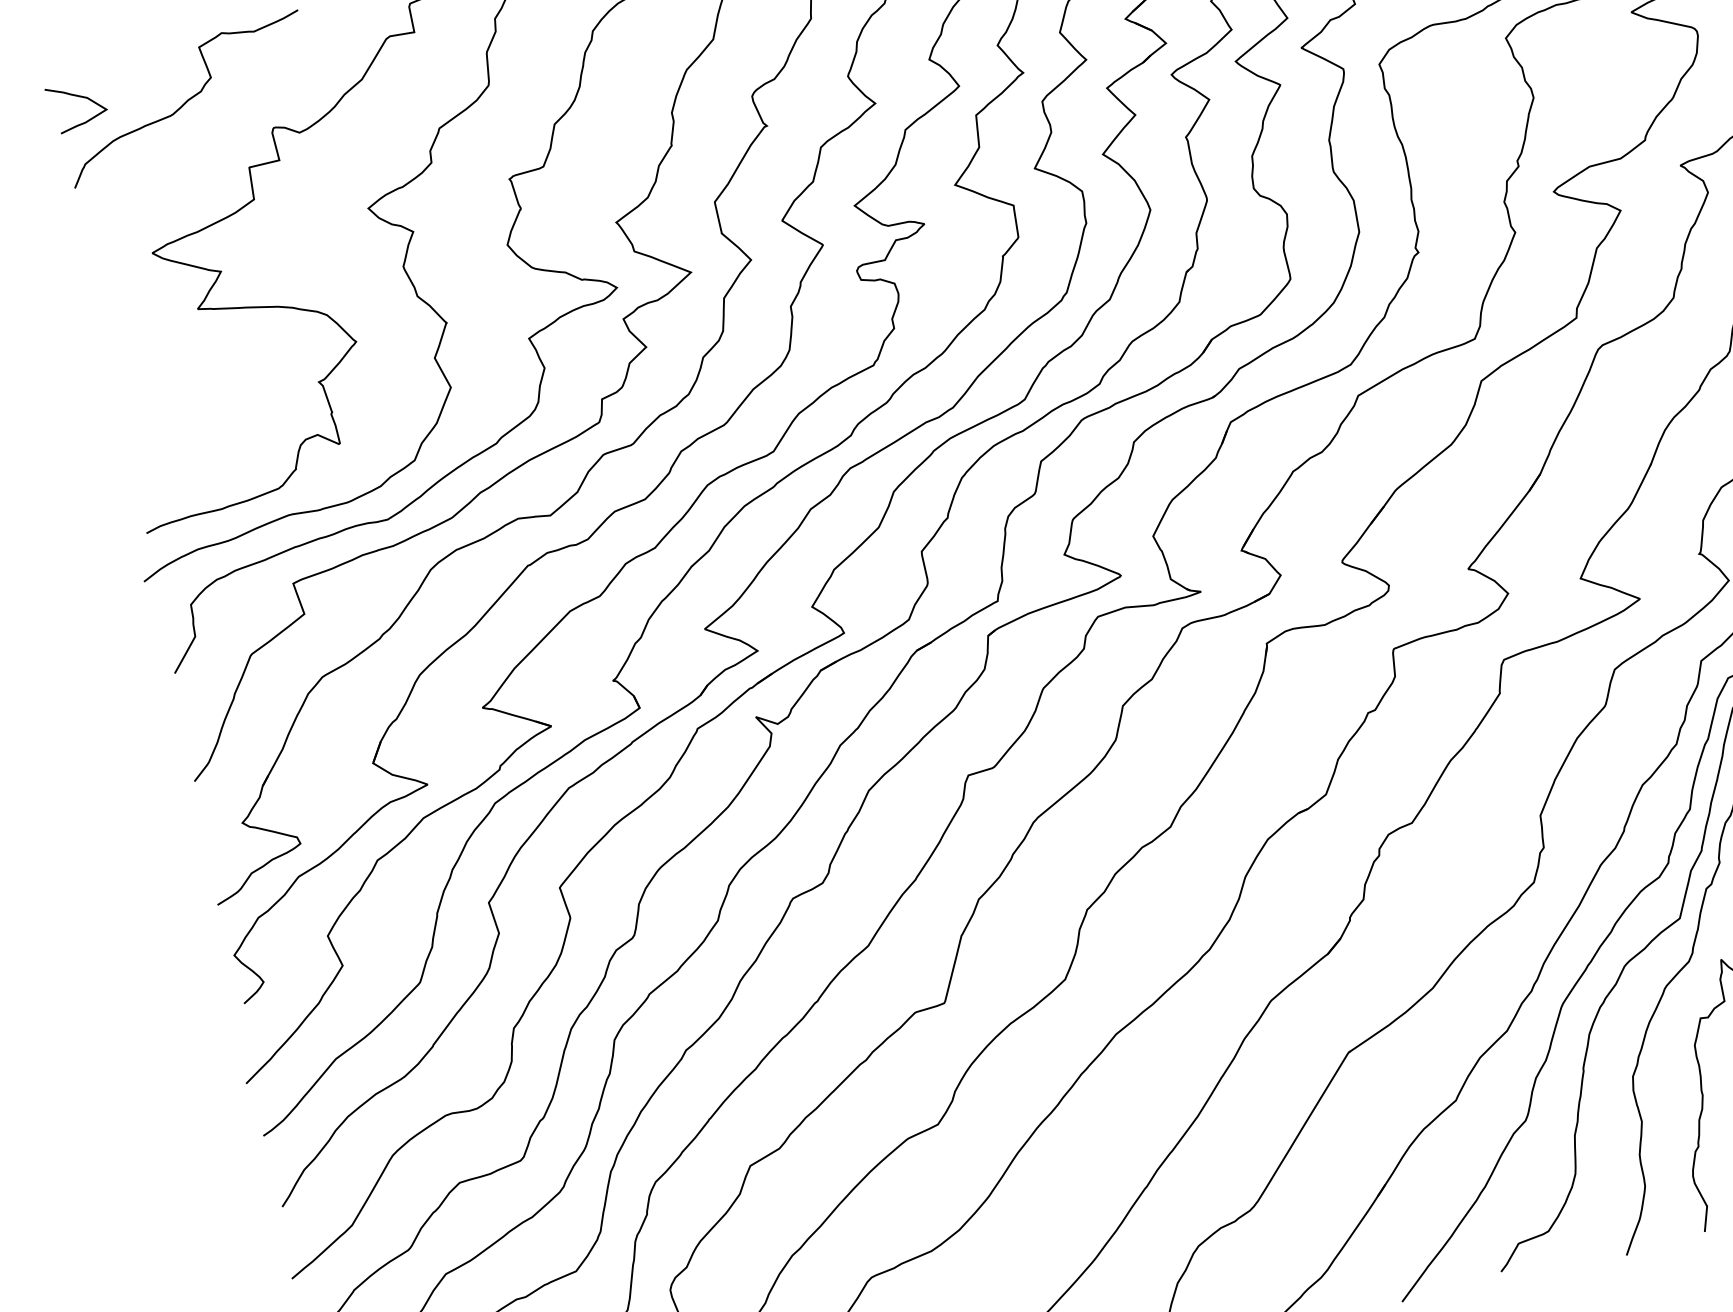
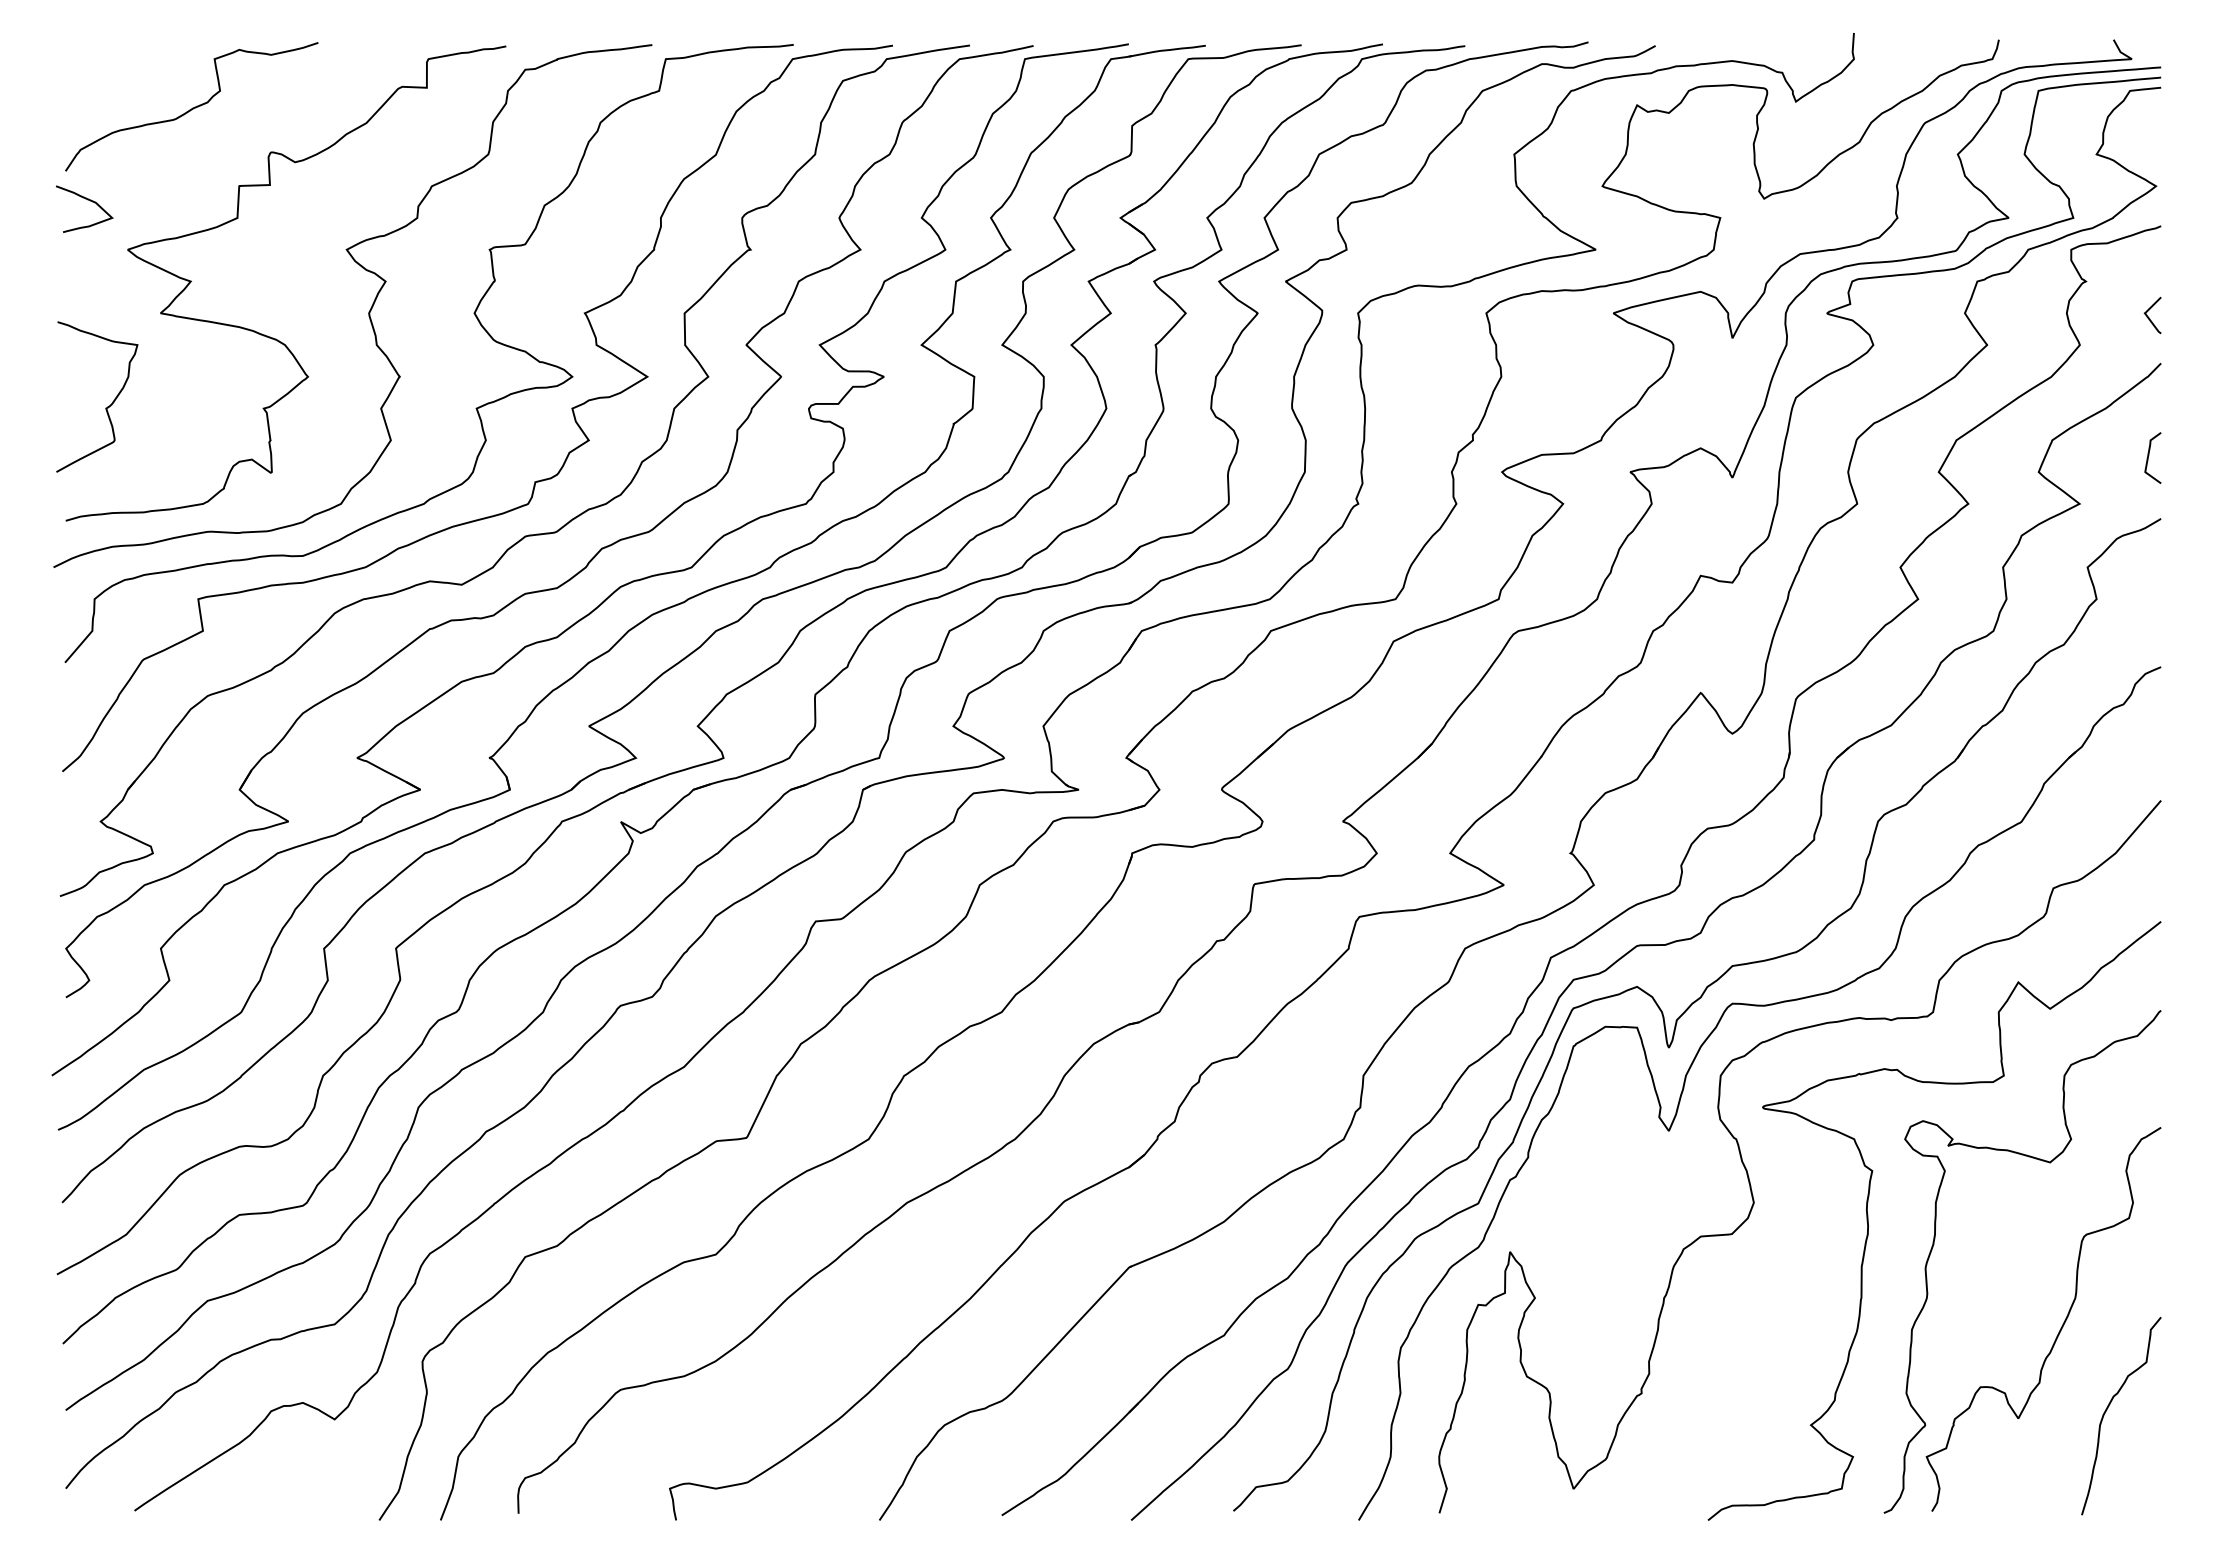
curve: (78, 97) -> (87, 200), moved
curve: (164, 412) -> (107, 406), added

